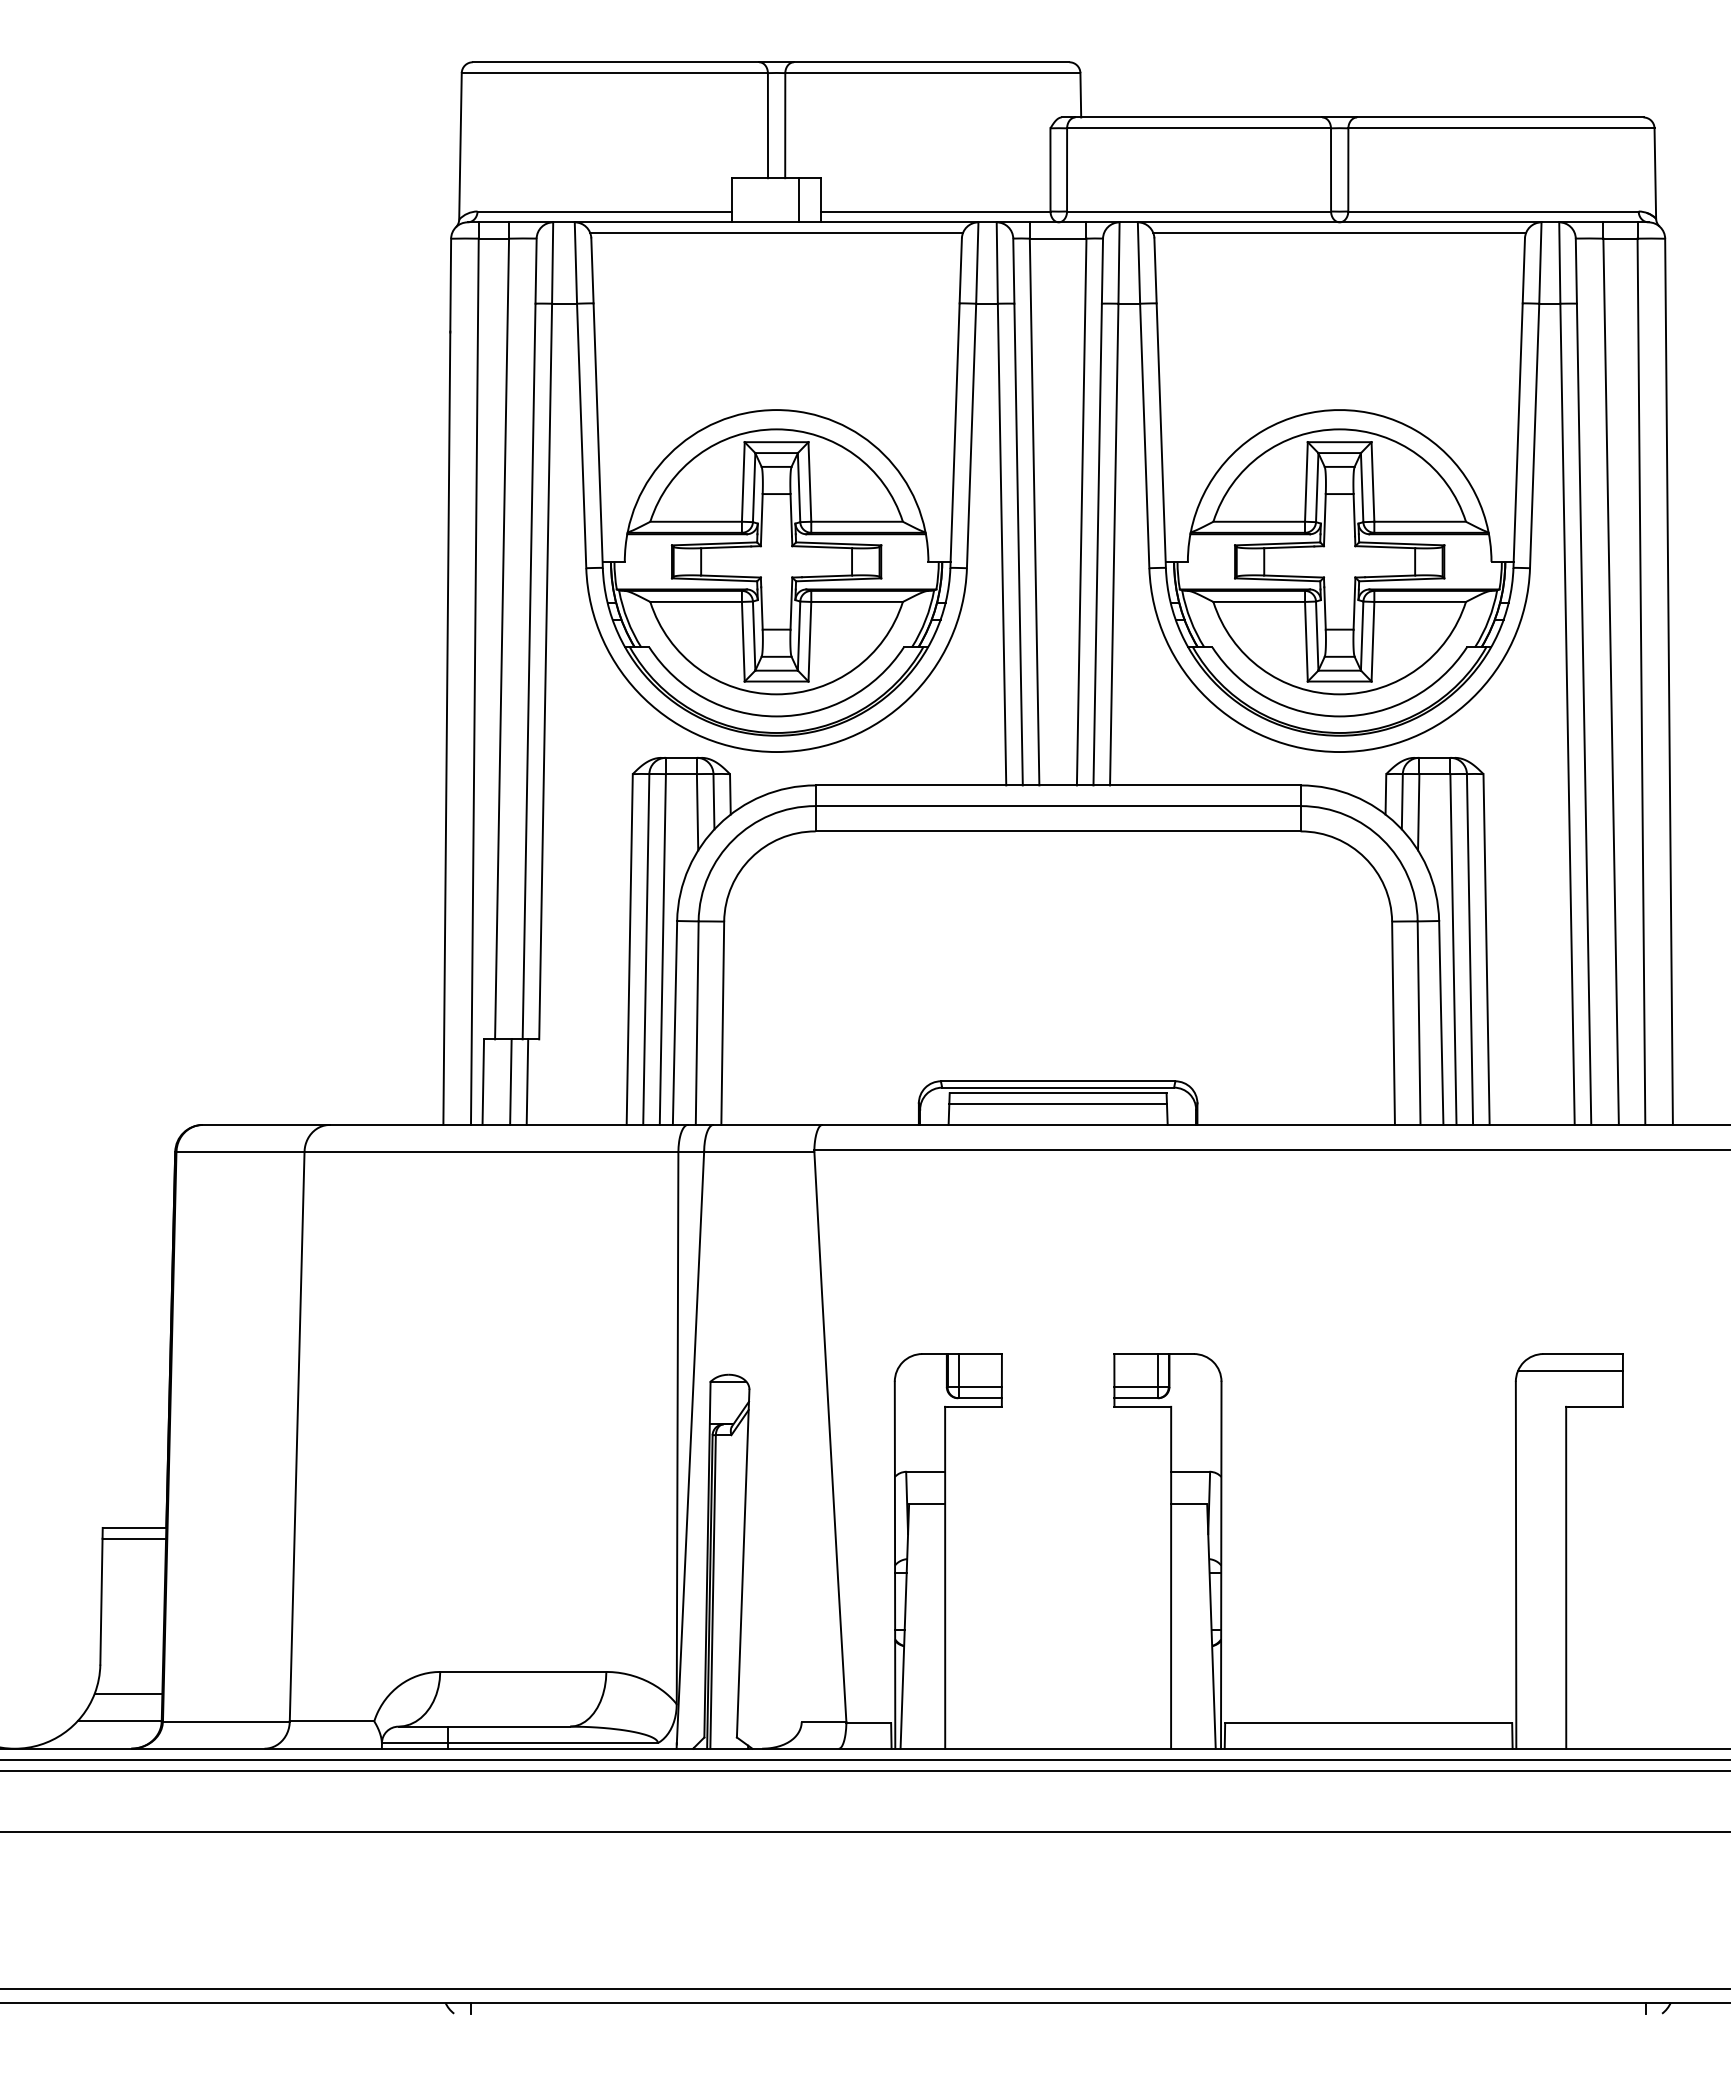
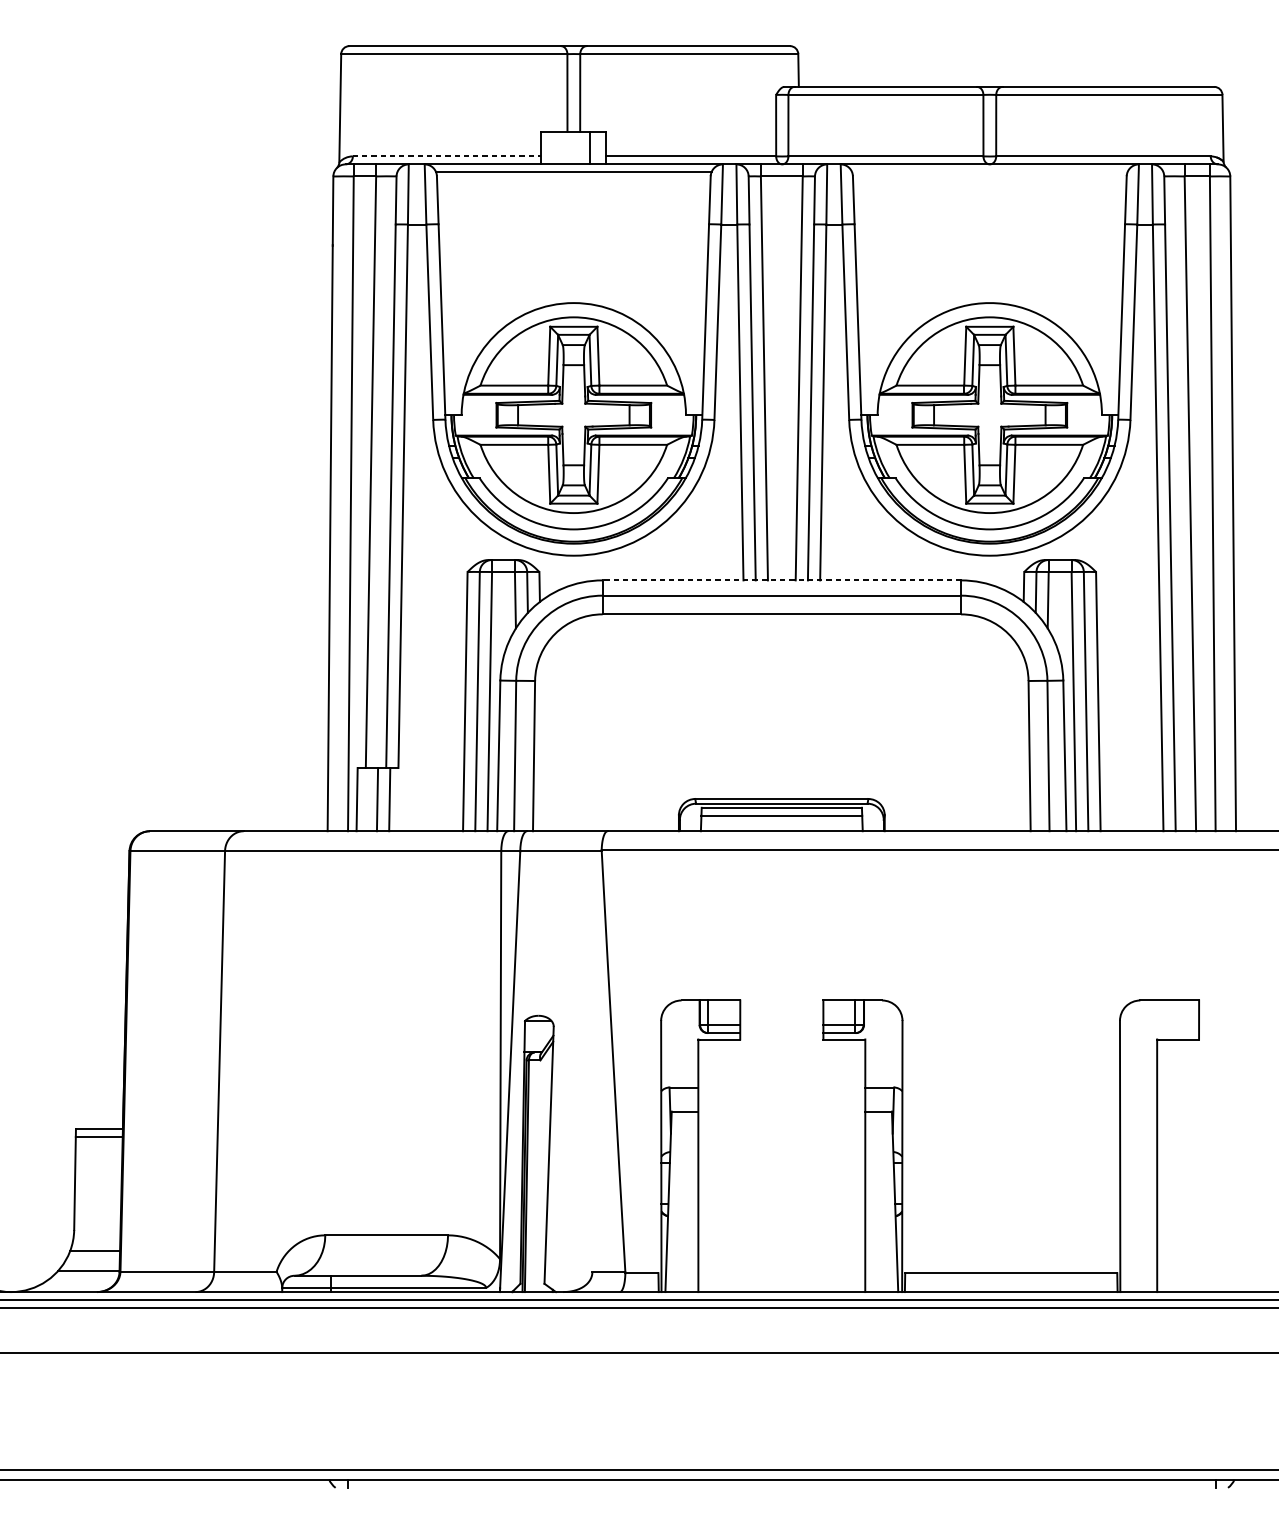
line: (605, 211) -> (447, 156), solid -> dashed
line: (1339, 233) -> (989, 172), removed
line: (1058, 785) -> (782, 580), solid -> dashed
line: (1570, 1370) -> (1160, 1012), removed

